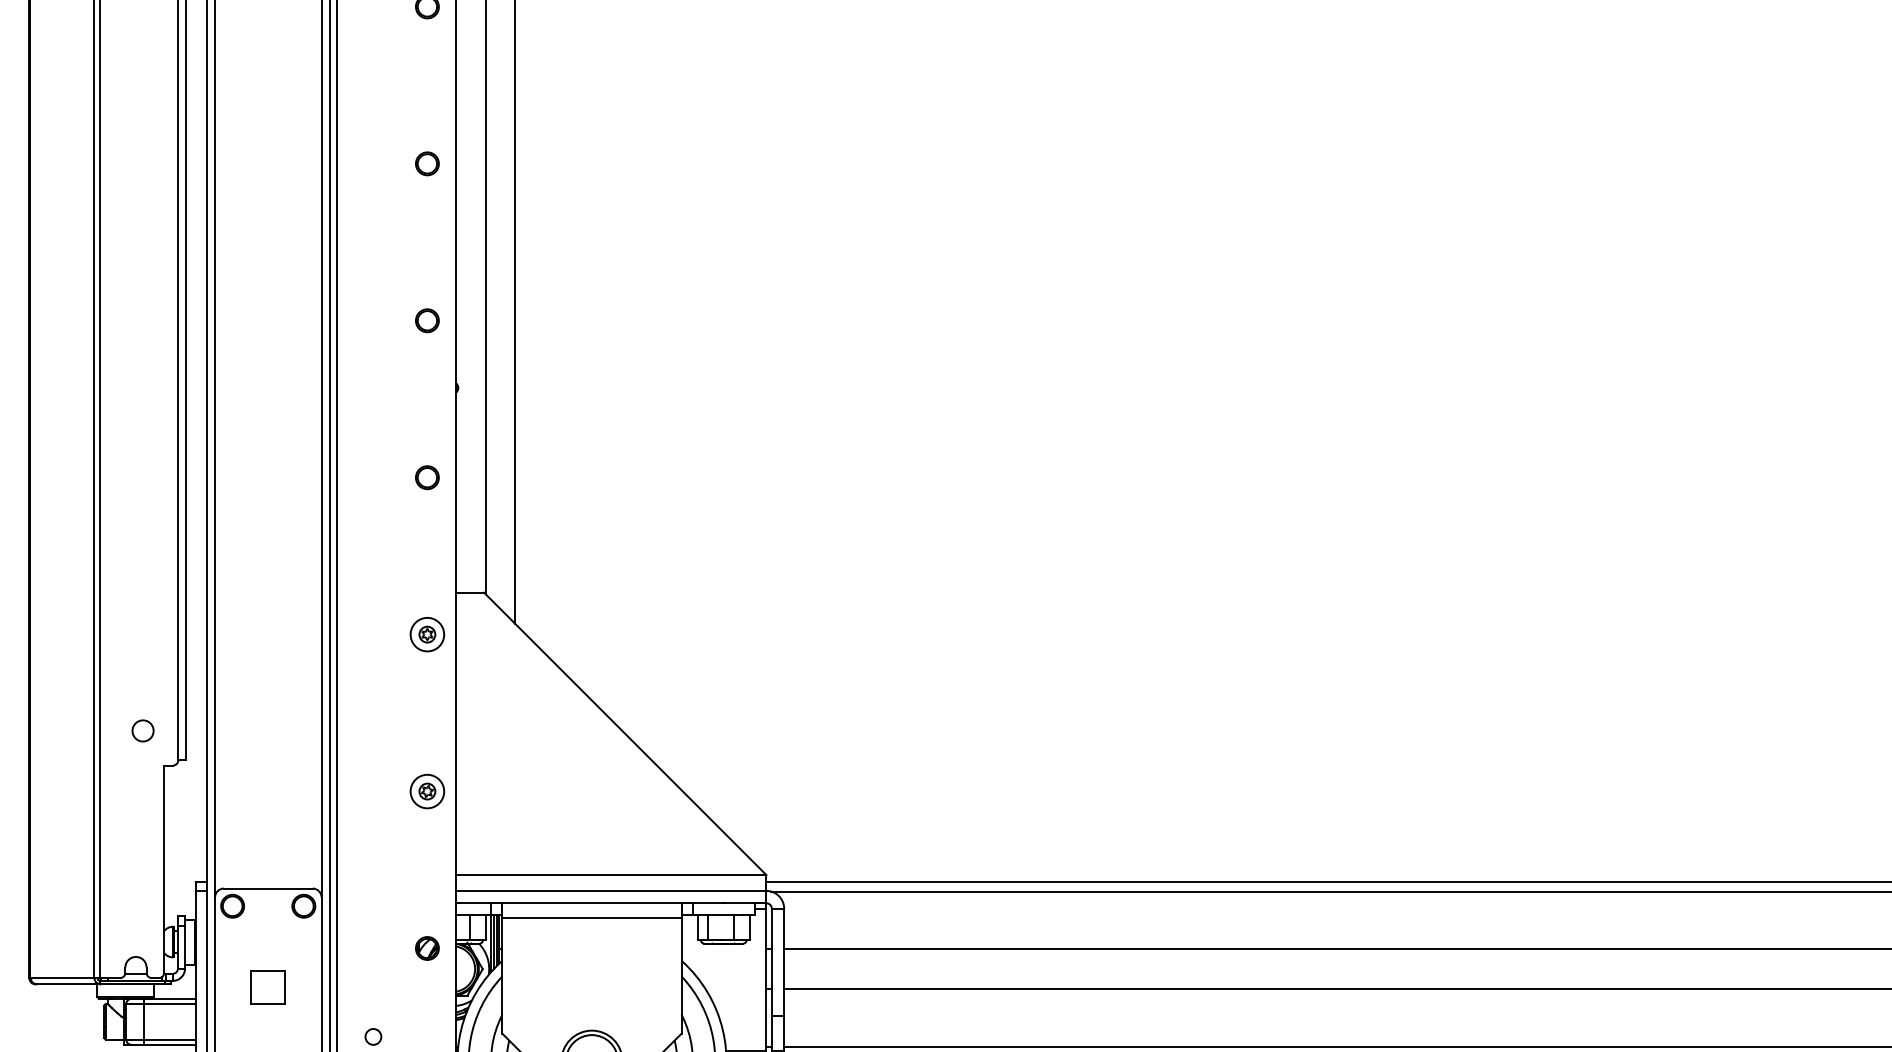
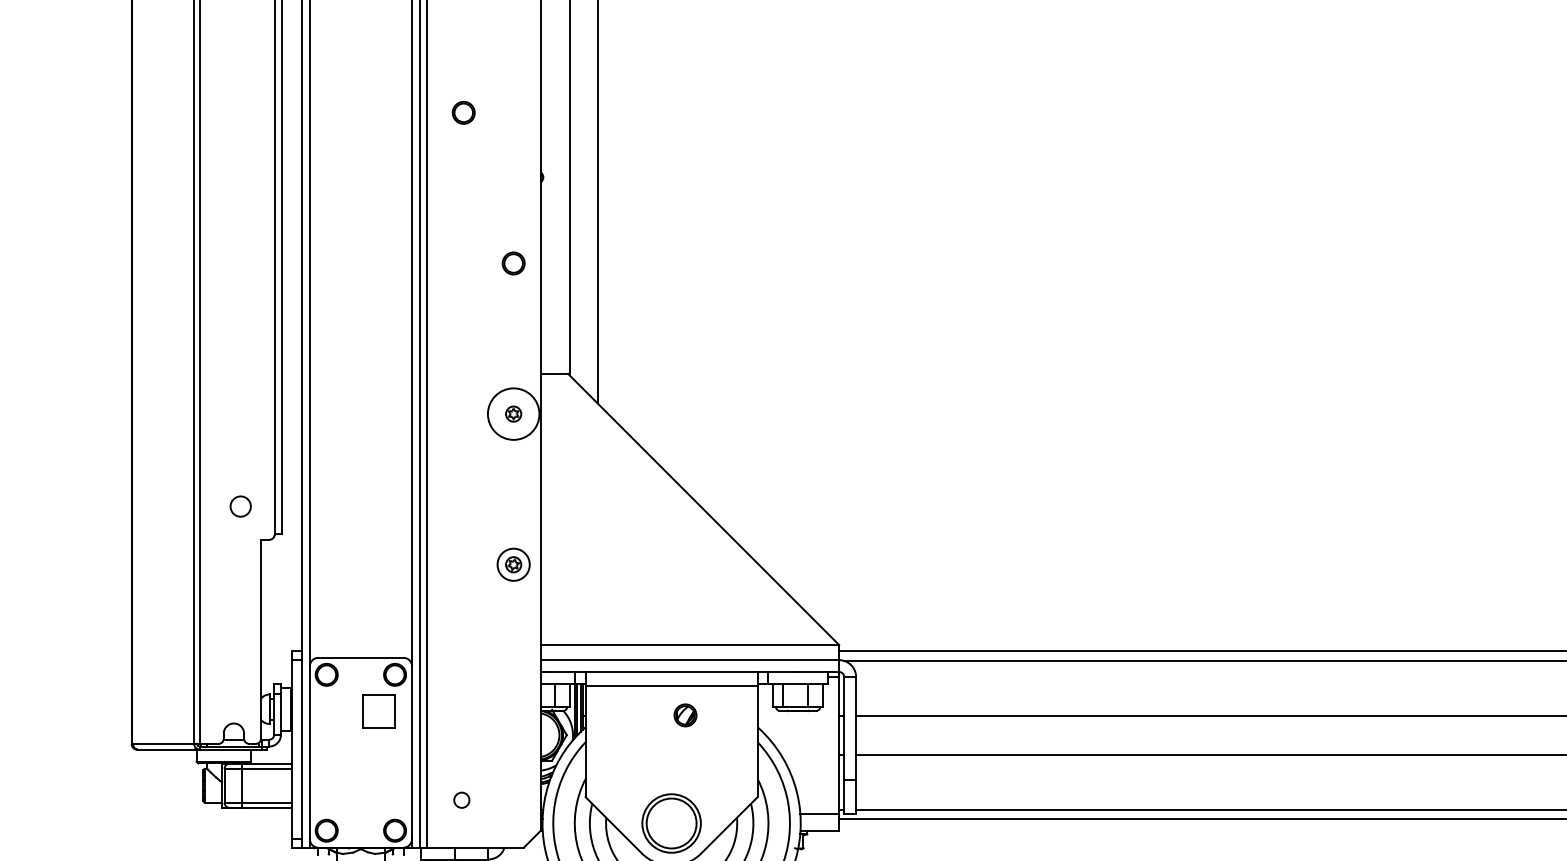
part: (427, 320) -> (463, 112), moved
circle: (427, 634) -> (513, 413), size x1.6
part: (427, 948) -> (685, 715), moved
part: (267, 987) -> (378, 711), moved

